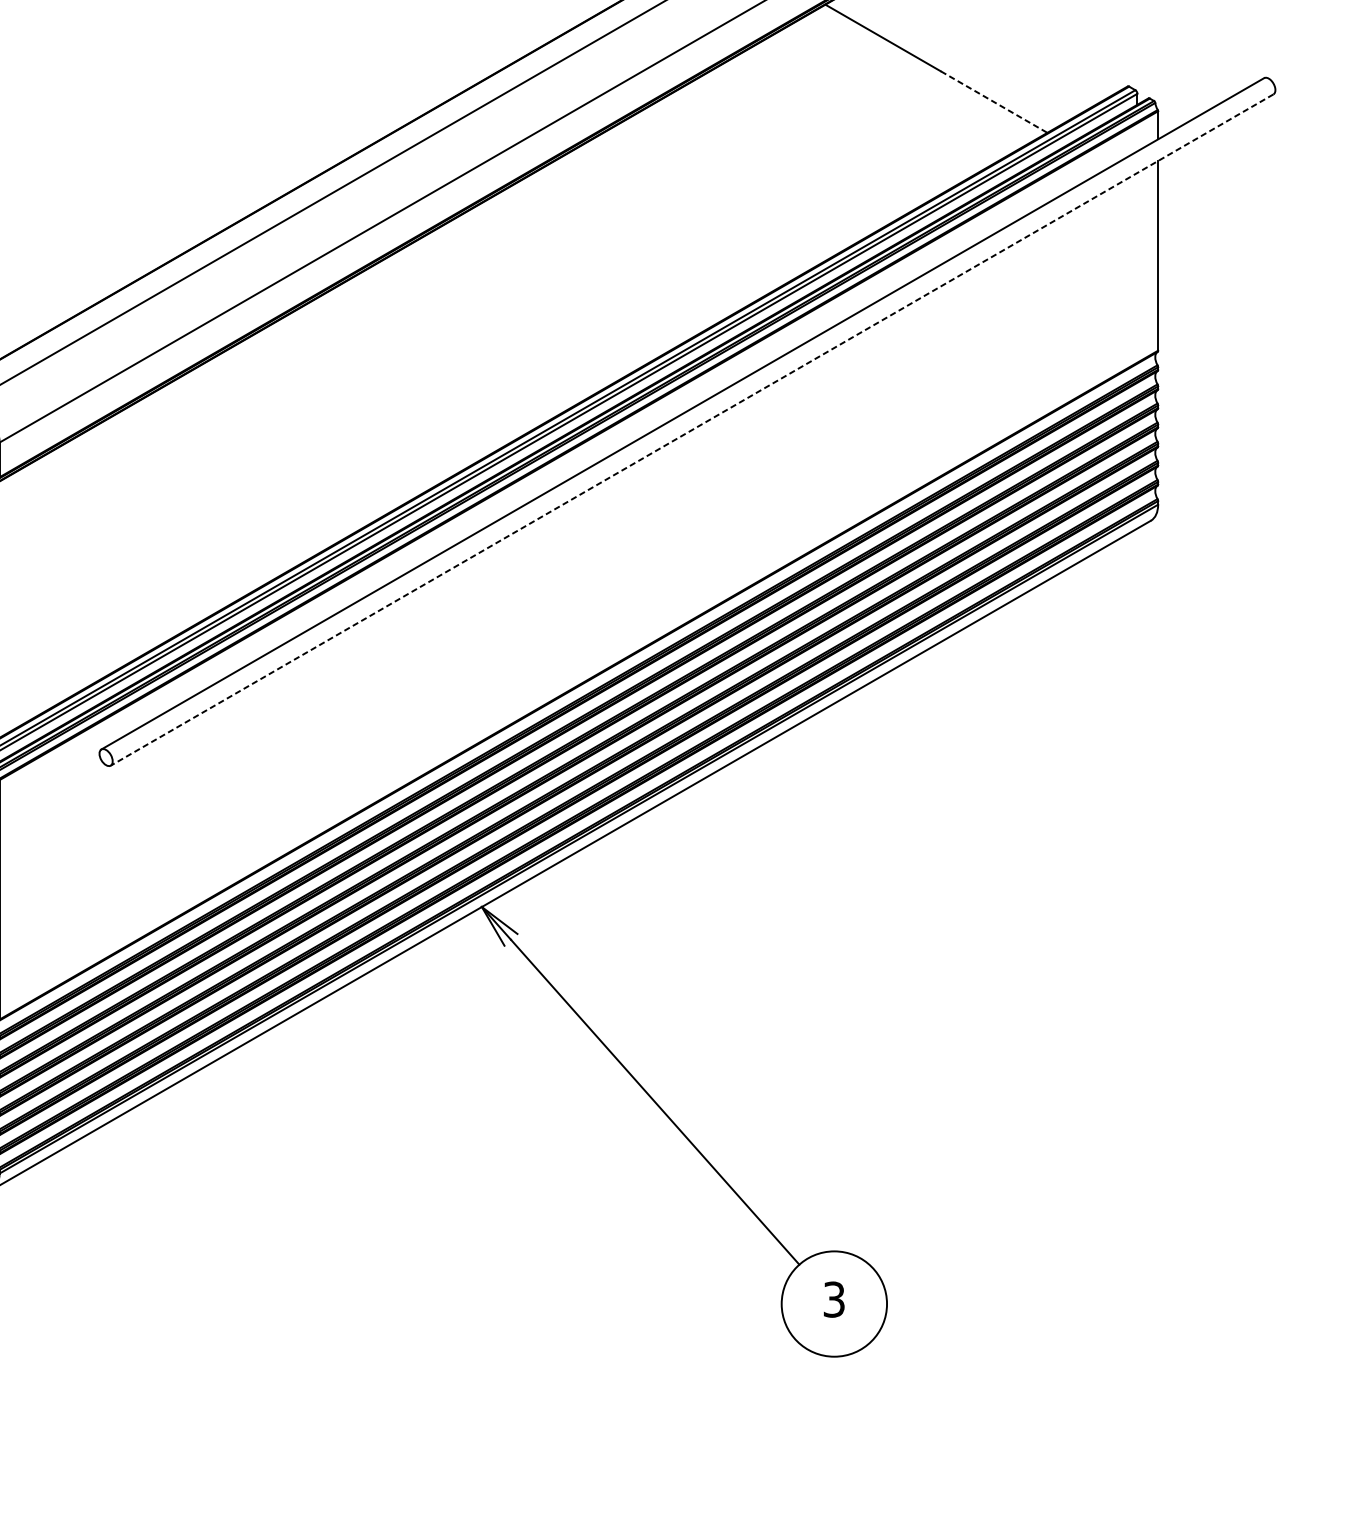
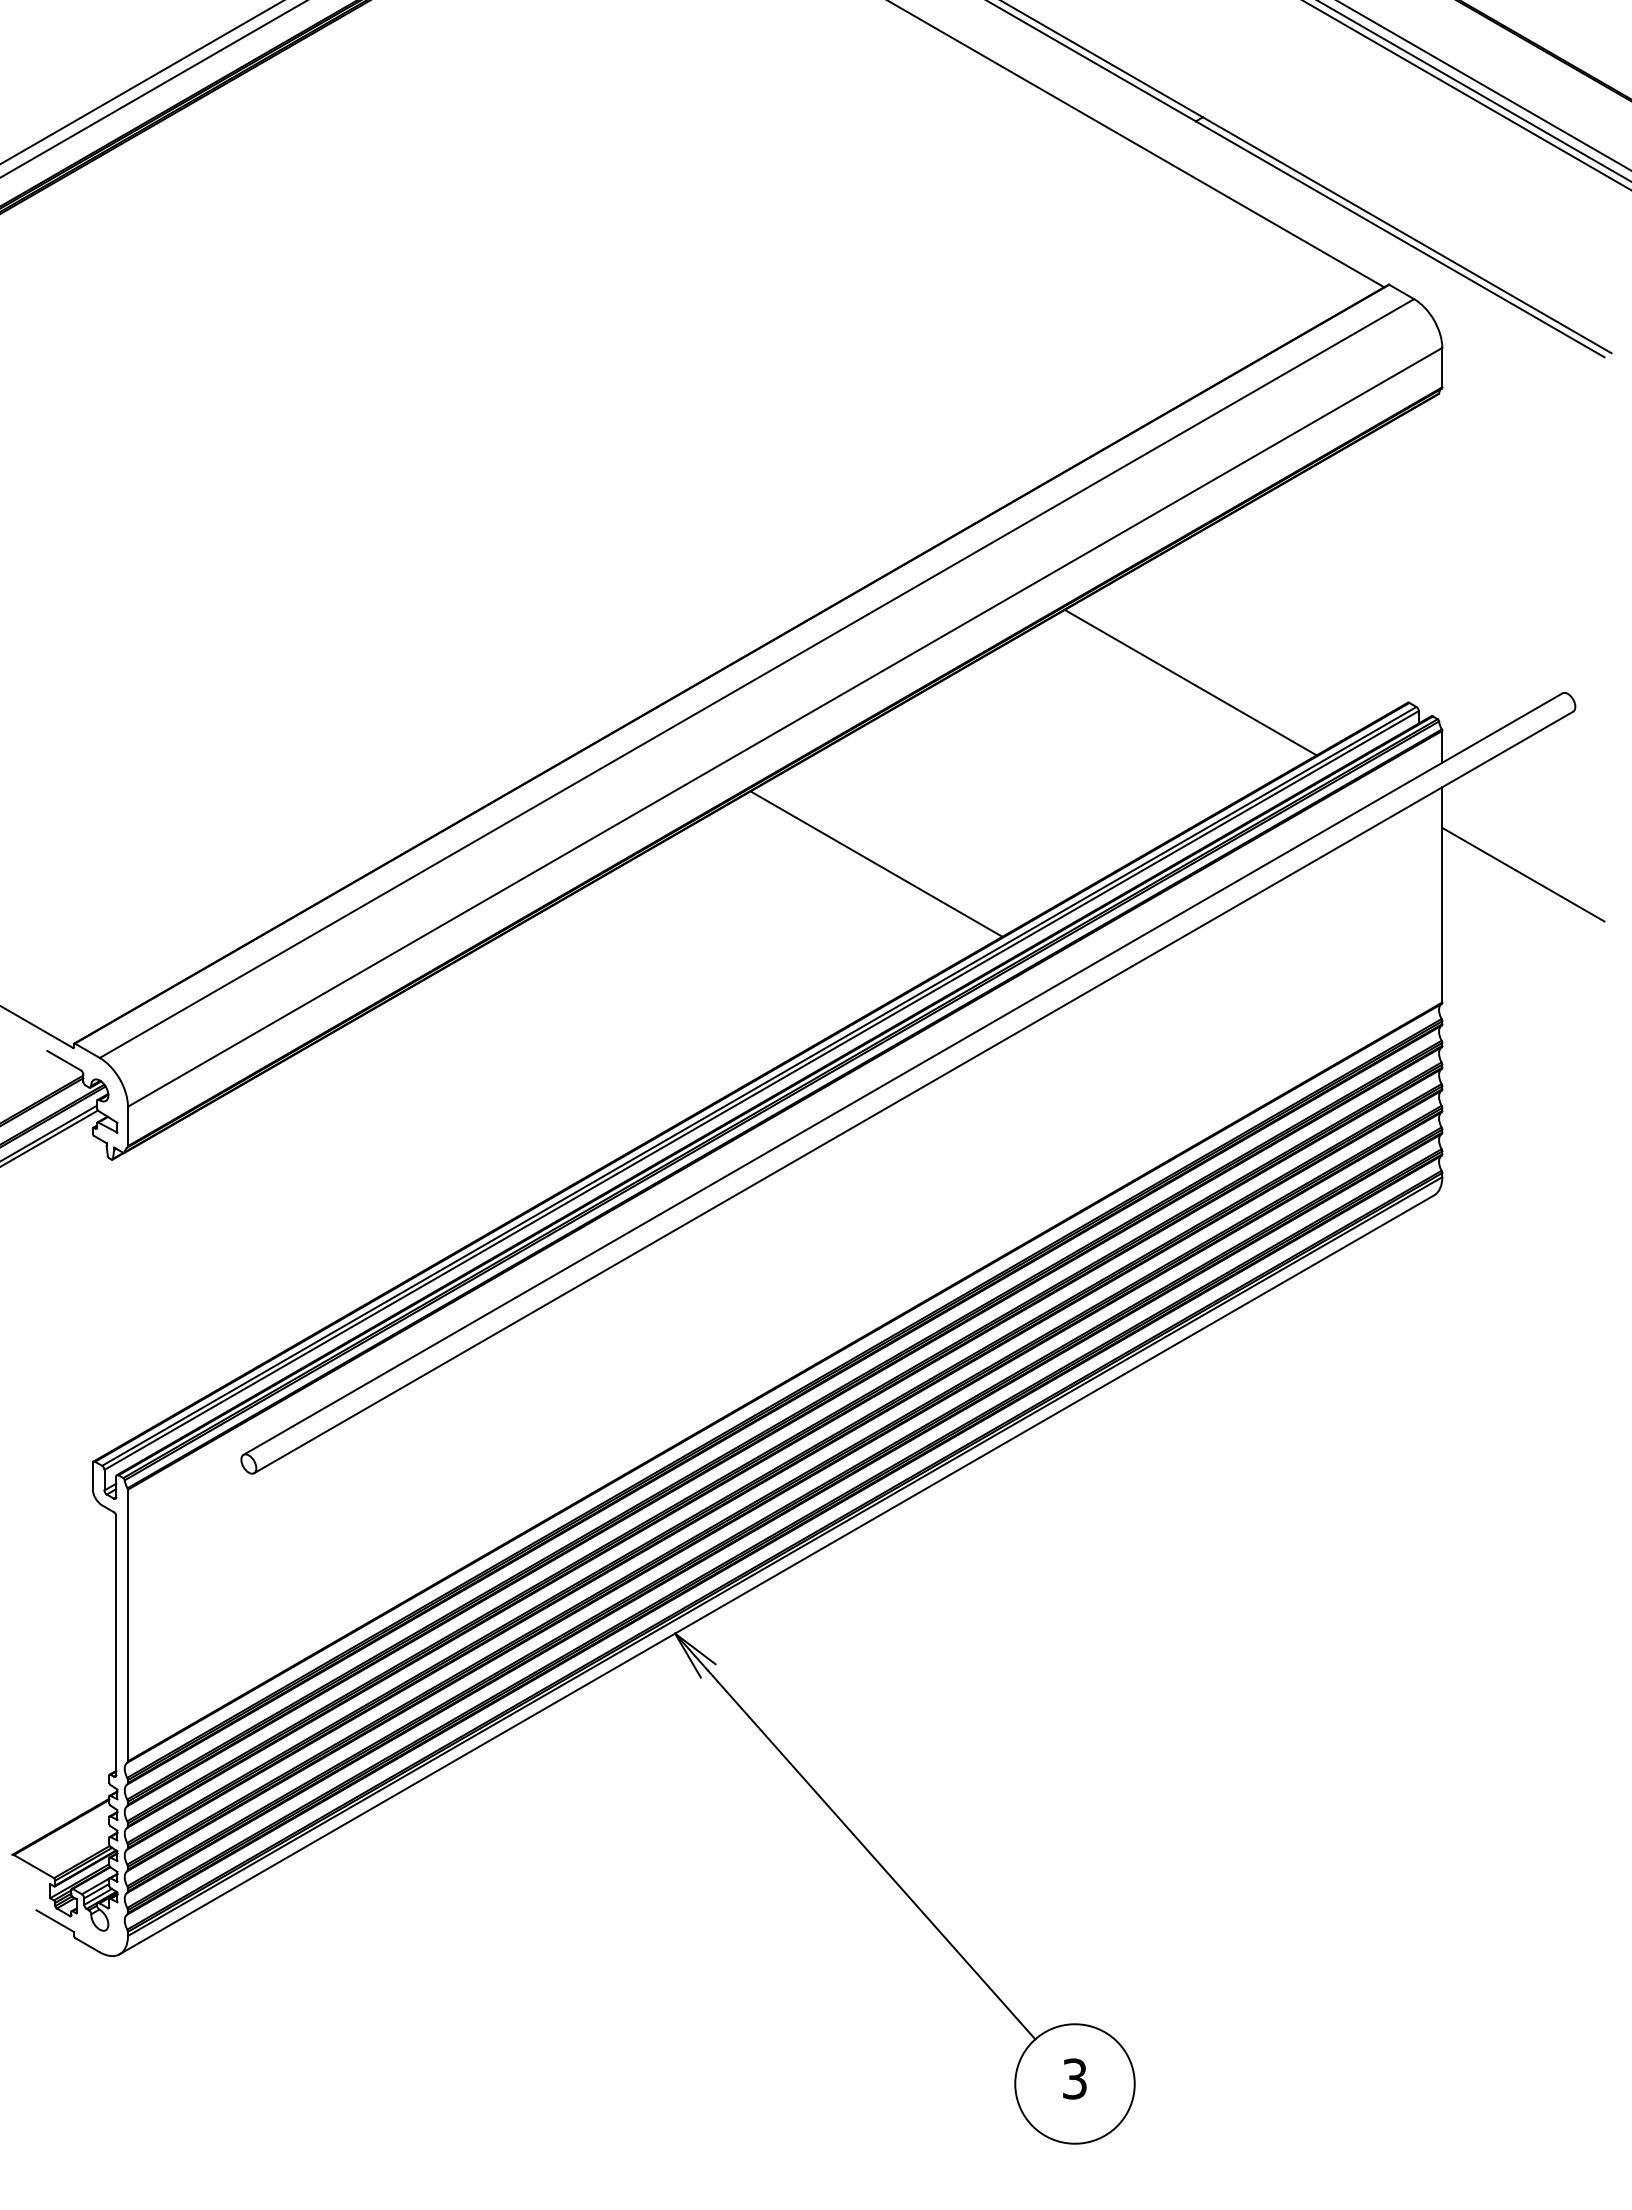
line: (994, 102) -> (1256, 720), dashed -> solid
line: (659, 228) -> (876, 863), added
line: (1229, 237) -> (1523, 874), added
line: (691, 430) -> (913, 1092), dashed -> solid

